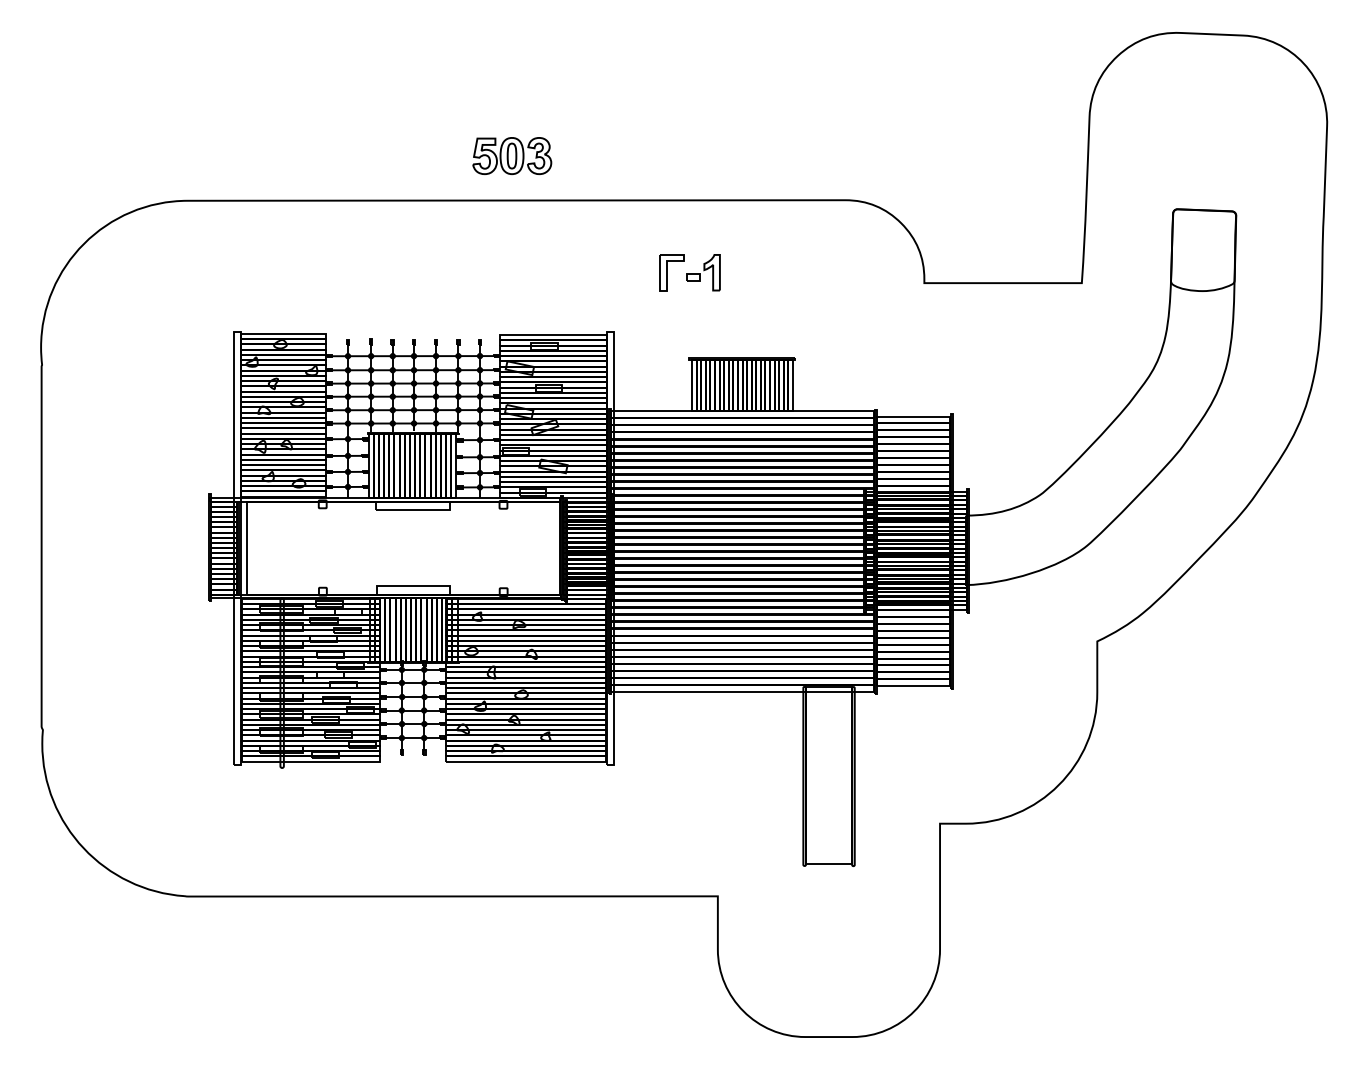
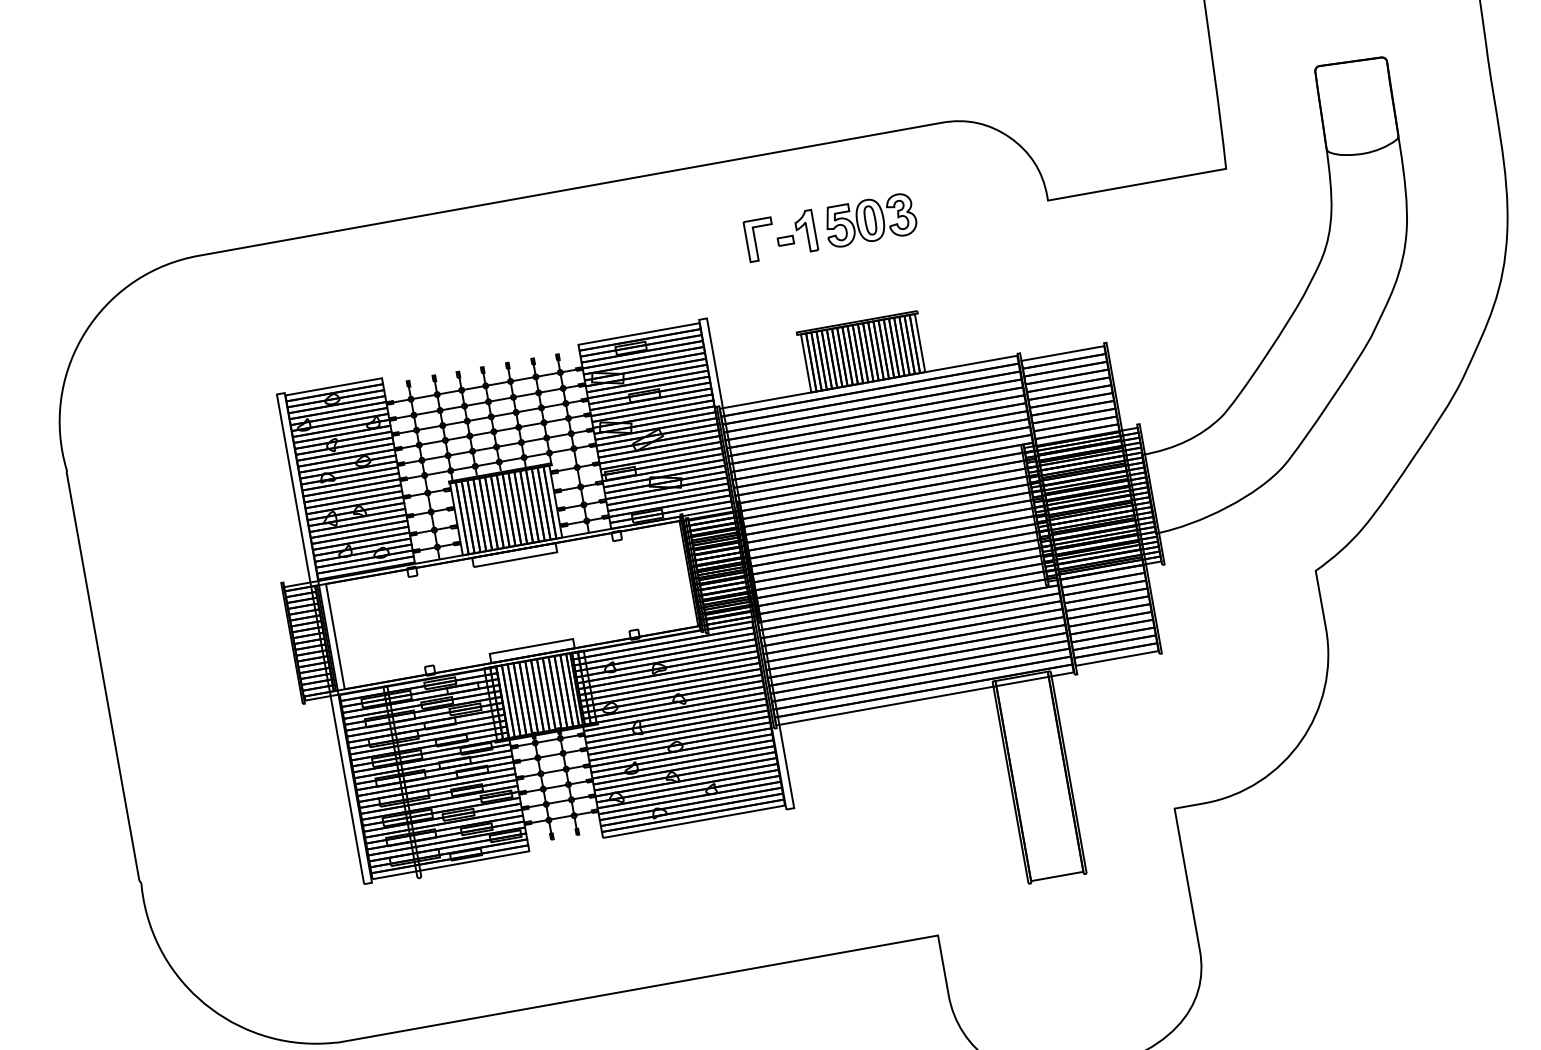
part: (512, 155) -> (870, 219), moved

